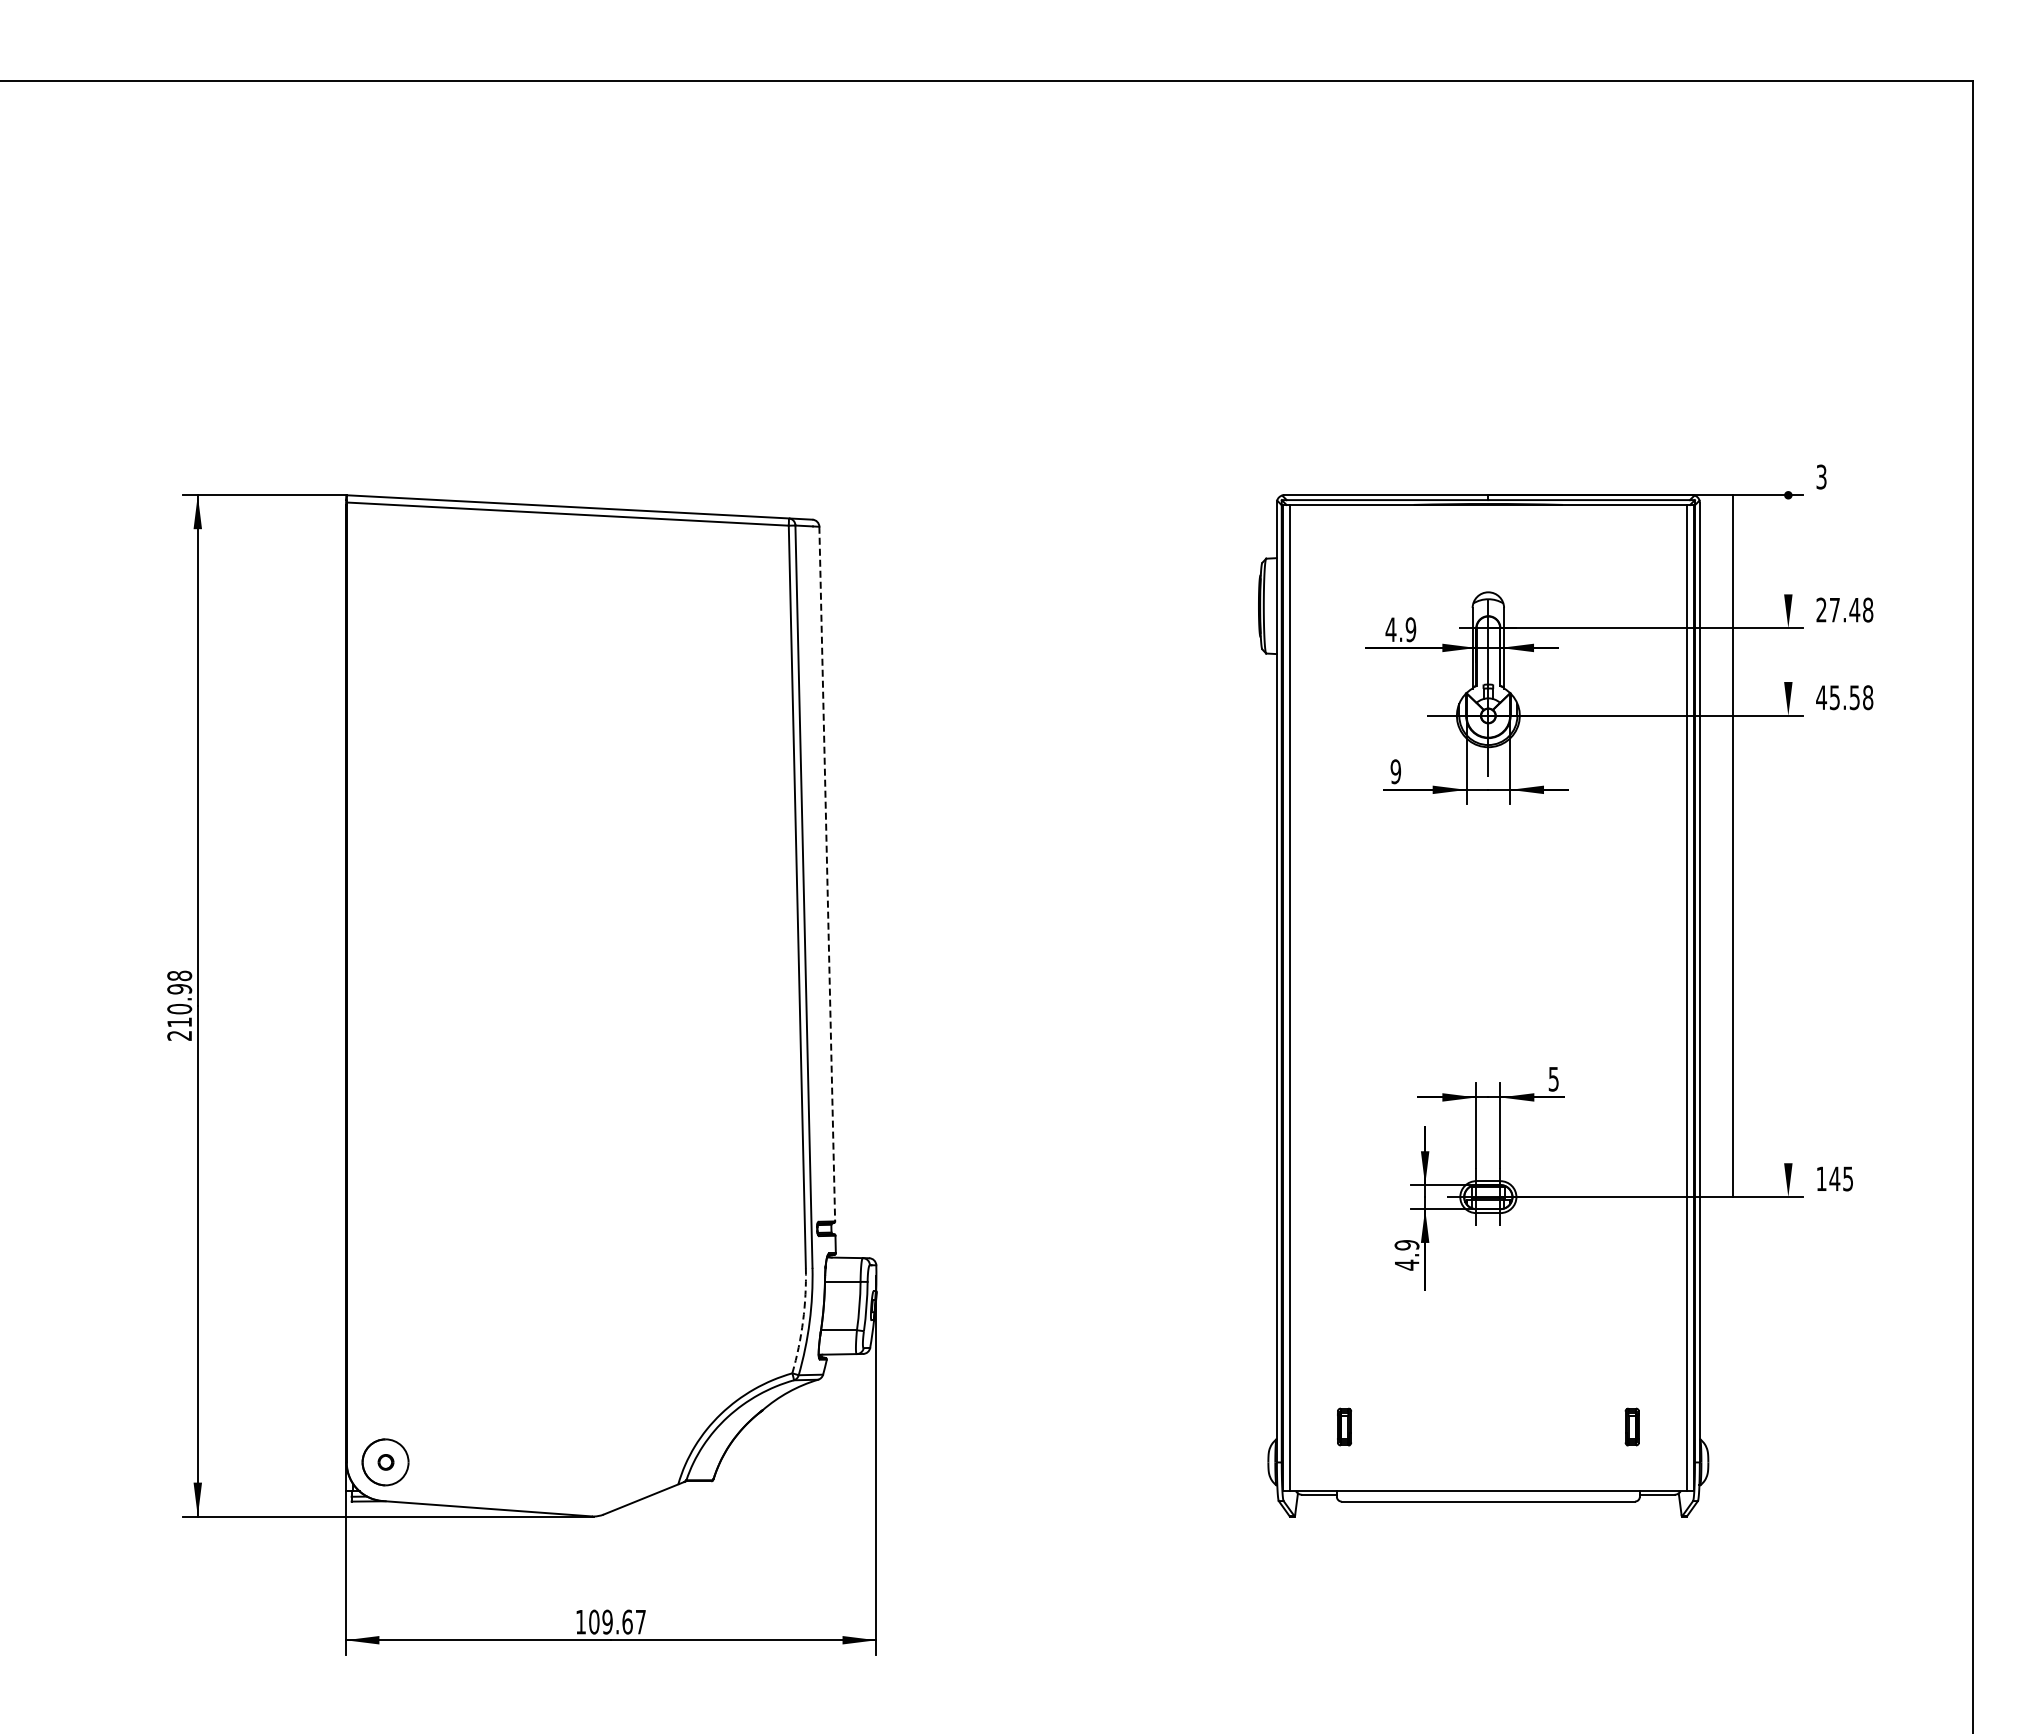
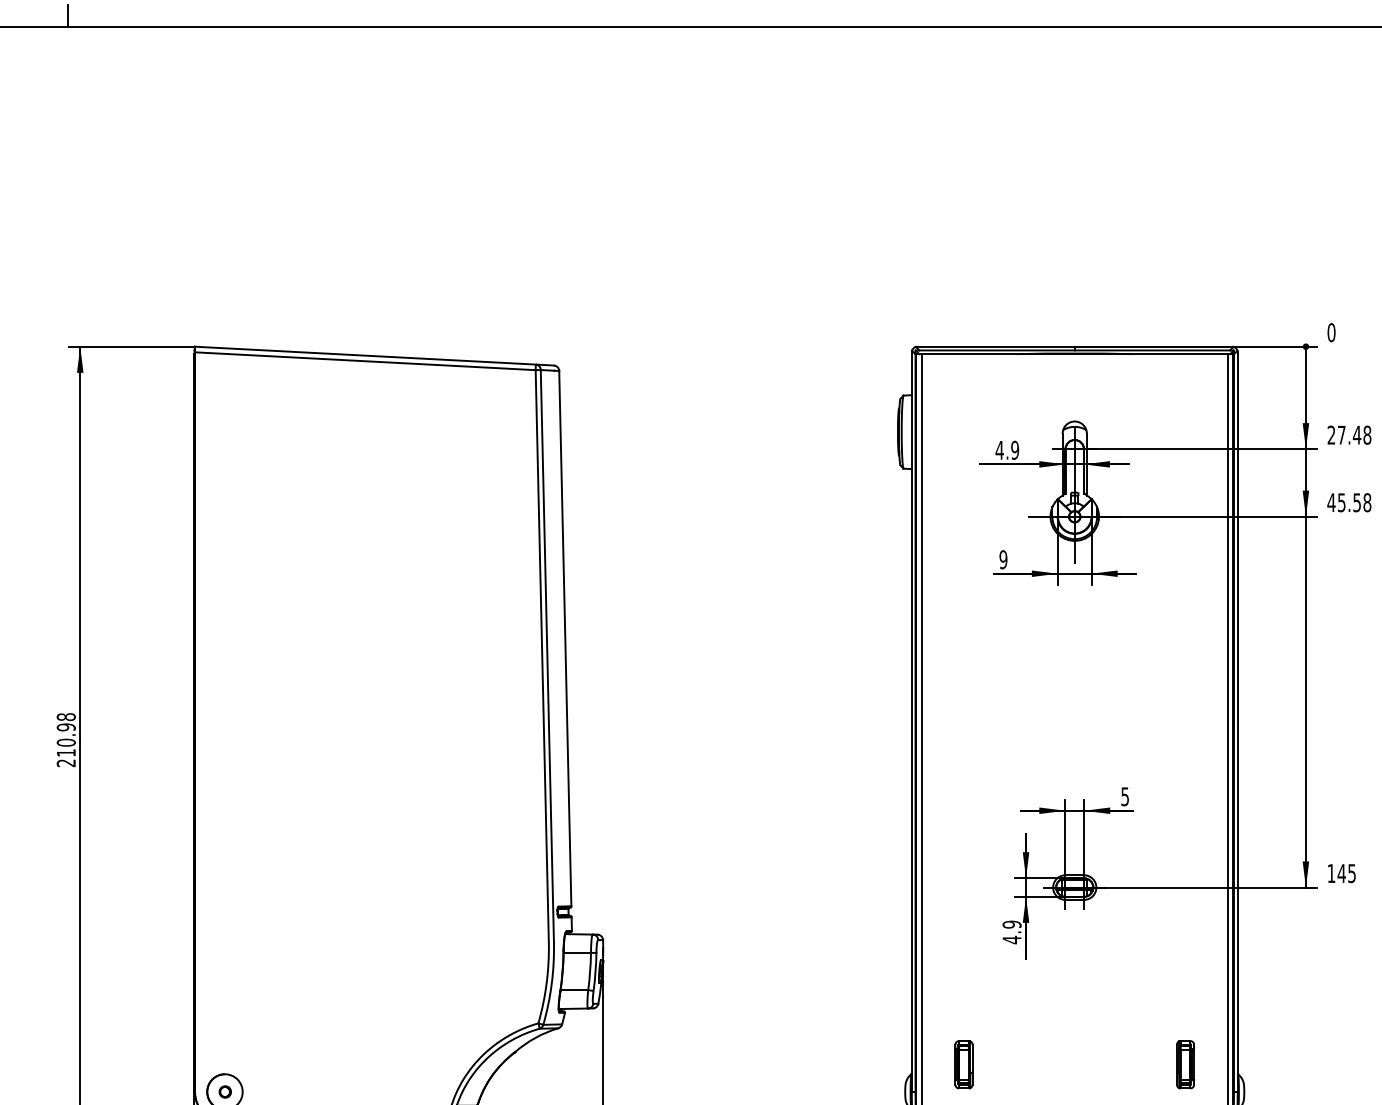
line: (182, 65) -> (68, 15), added
text: (1821, 476) -> (1331, 332), 3 -> 0
line: (1733, 846) -> (1306, 617), moved
line: (827, 874) -> (565, 638), dashed -> solid
arc: (803, 1321) -> (547, 983), dashed -> solid
part: (1344, 1426) -> (963, 1064), size x1.67
part: (1632, 1426) -> (1185, 1064), size x1.67

